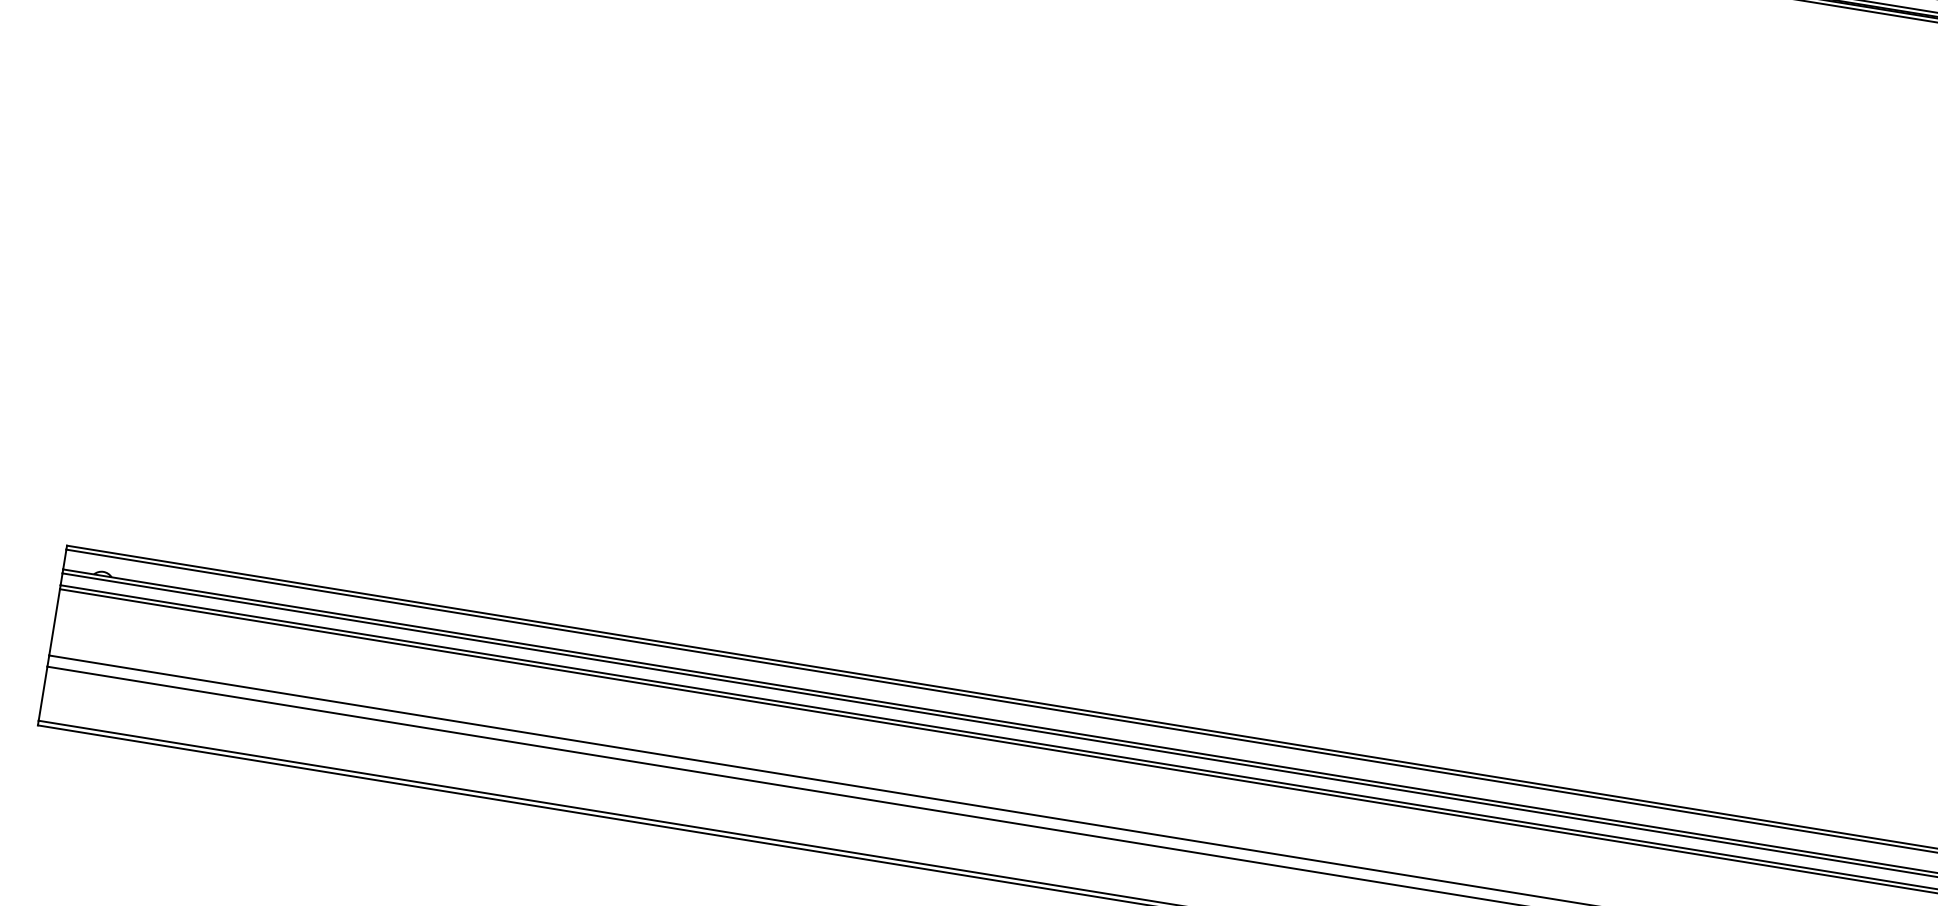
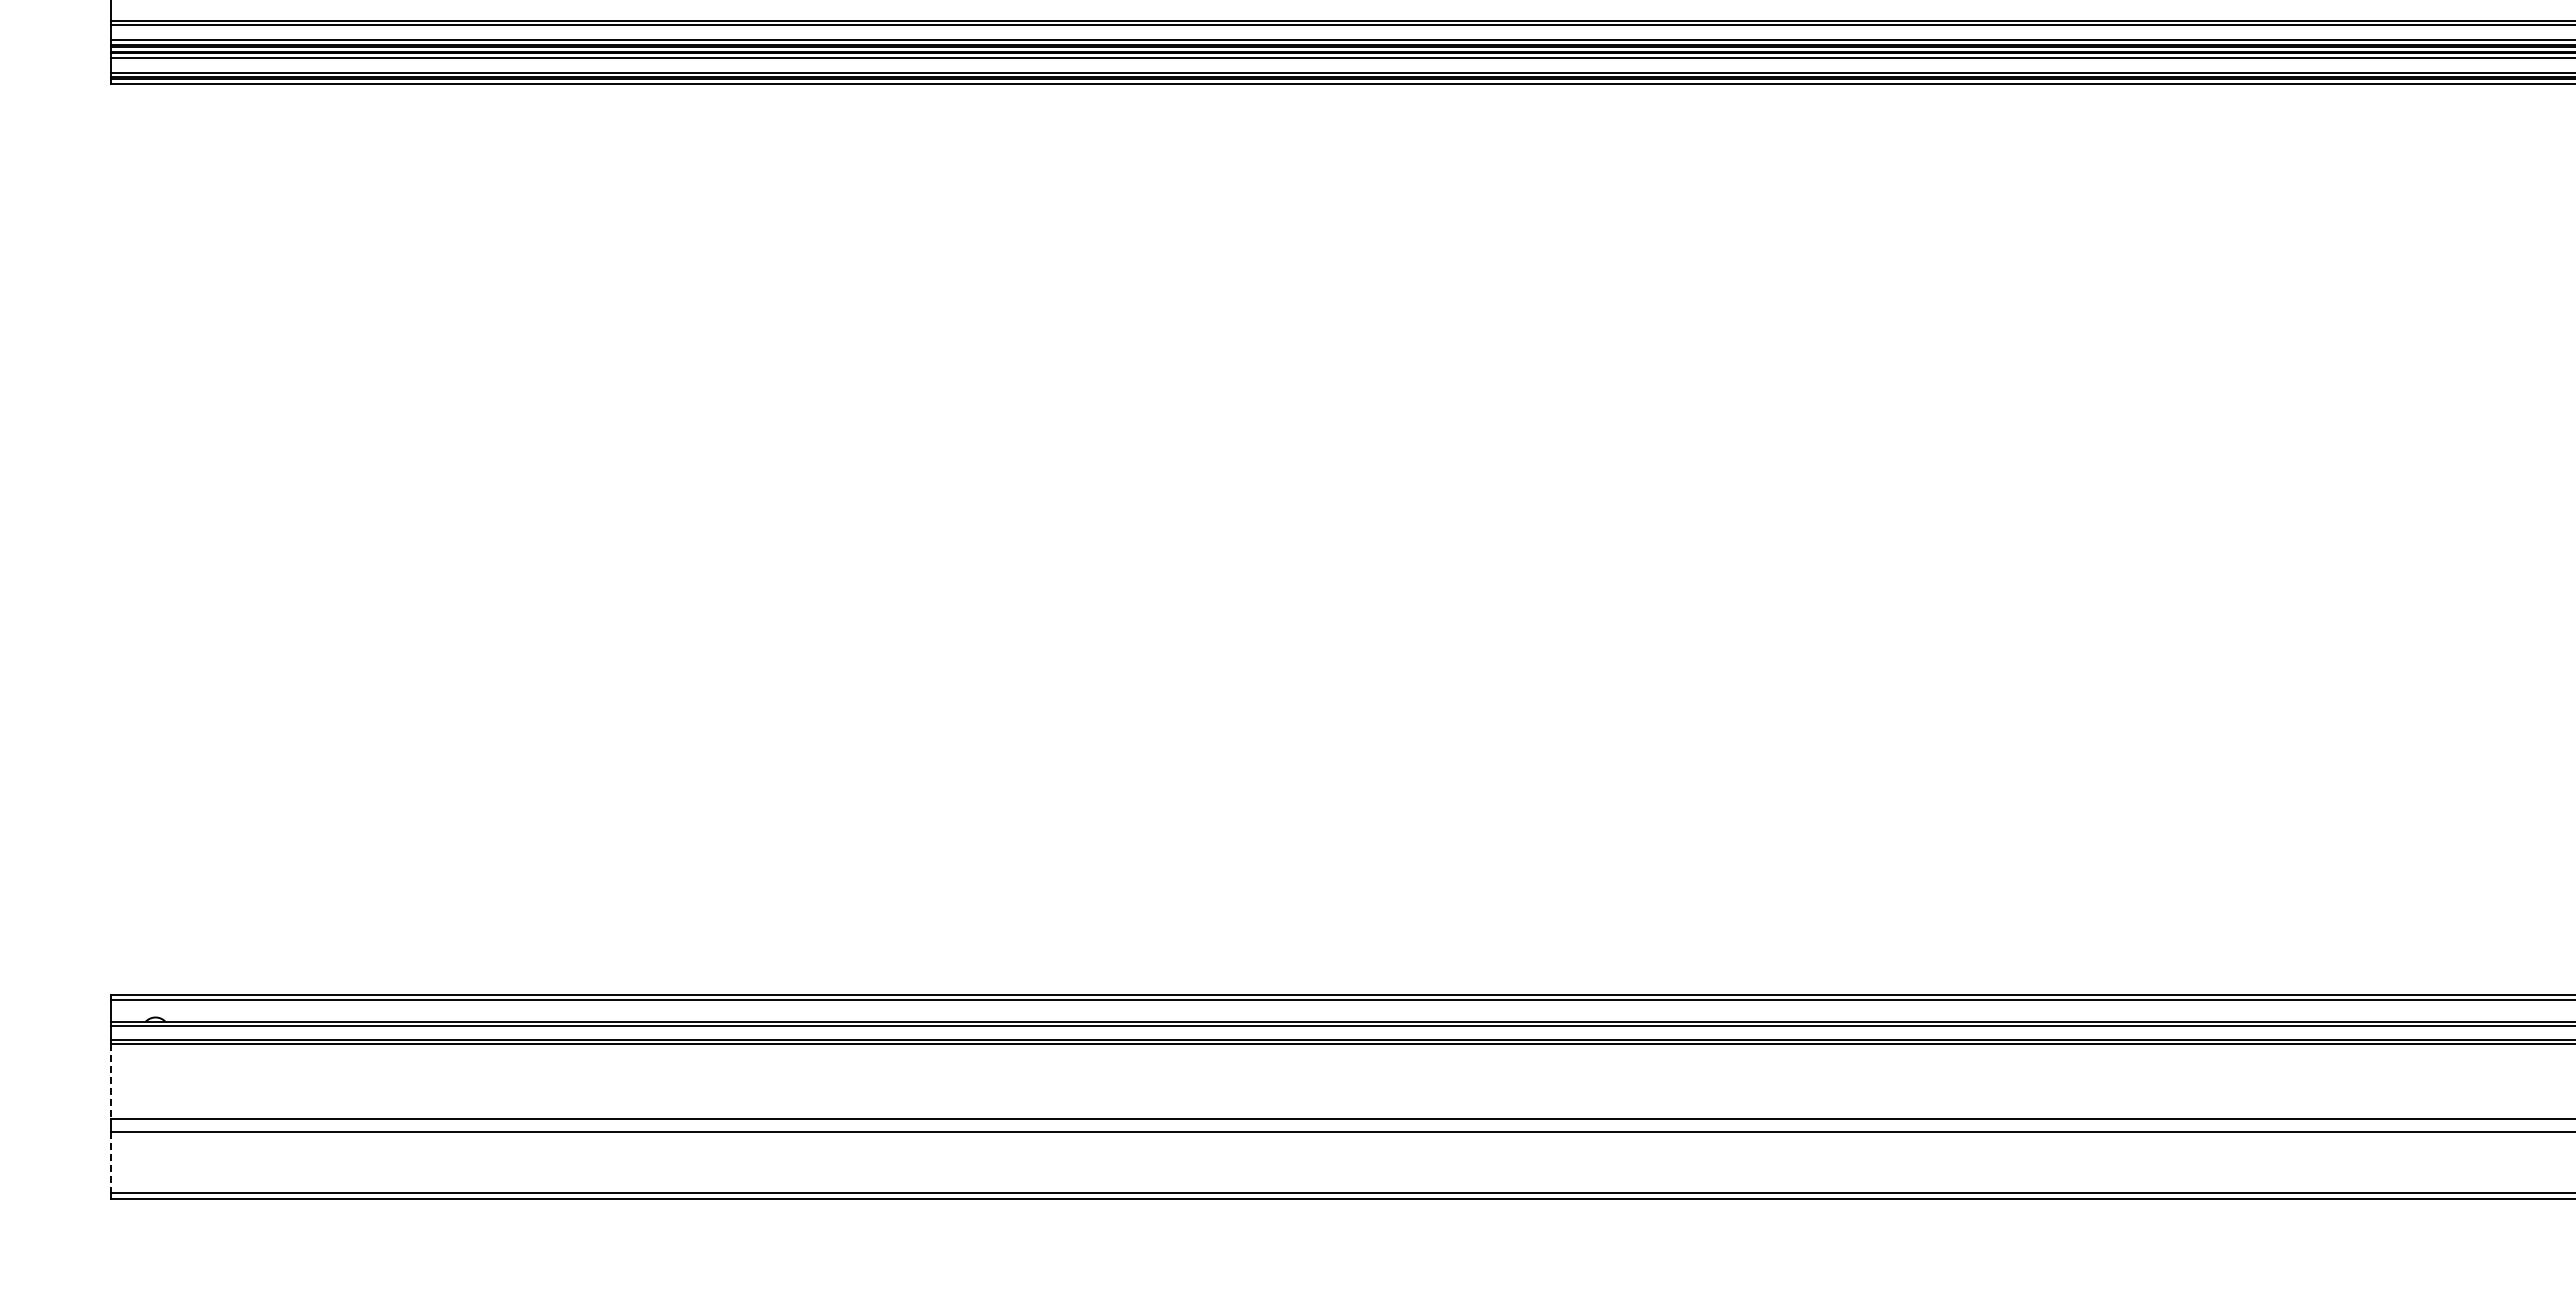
line: (54, 621) -> (110, 1081), solid -> dashed
line: (42, 693) -> (110, 1162), solid -> dashed

